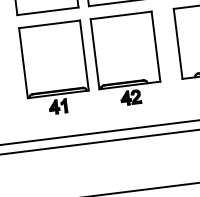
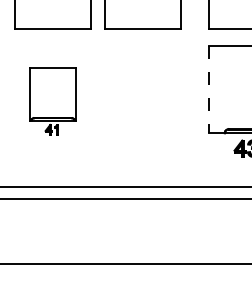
line: (177, 43) -> (208, 89), solid -> dashed
part: (126, 60) -> (142, 101), removed
part: (54, 68) -> (52, 101), size x0.6

